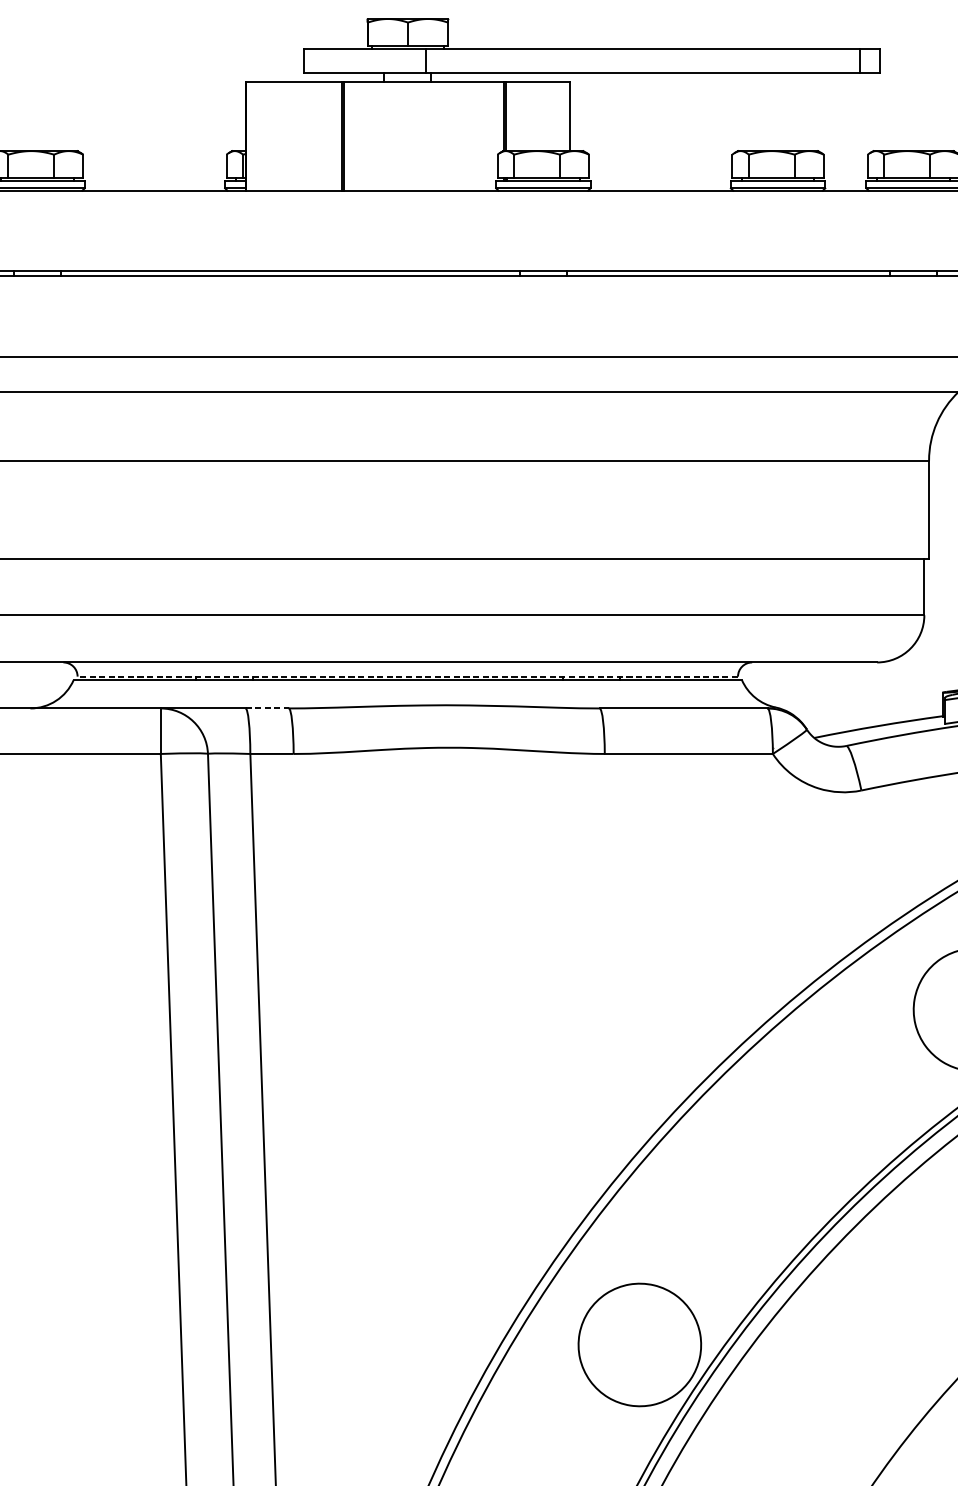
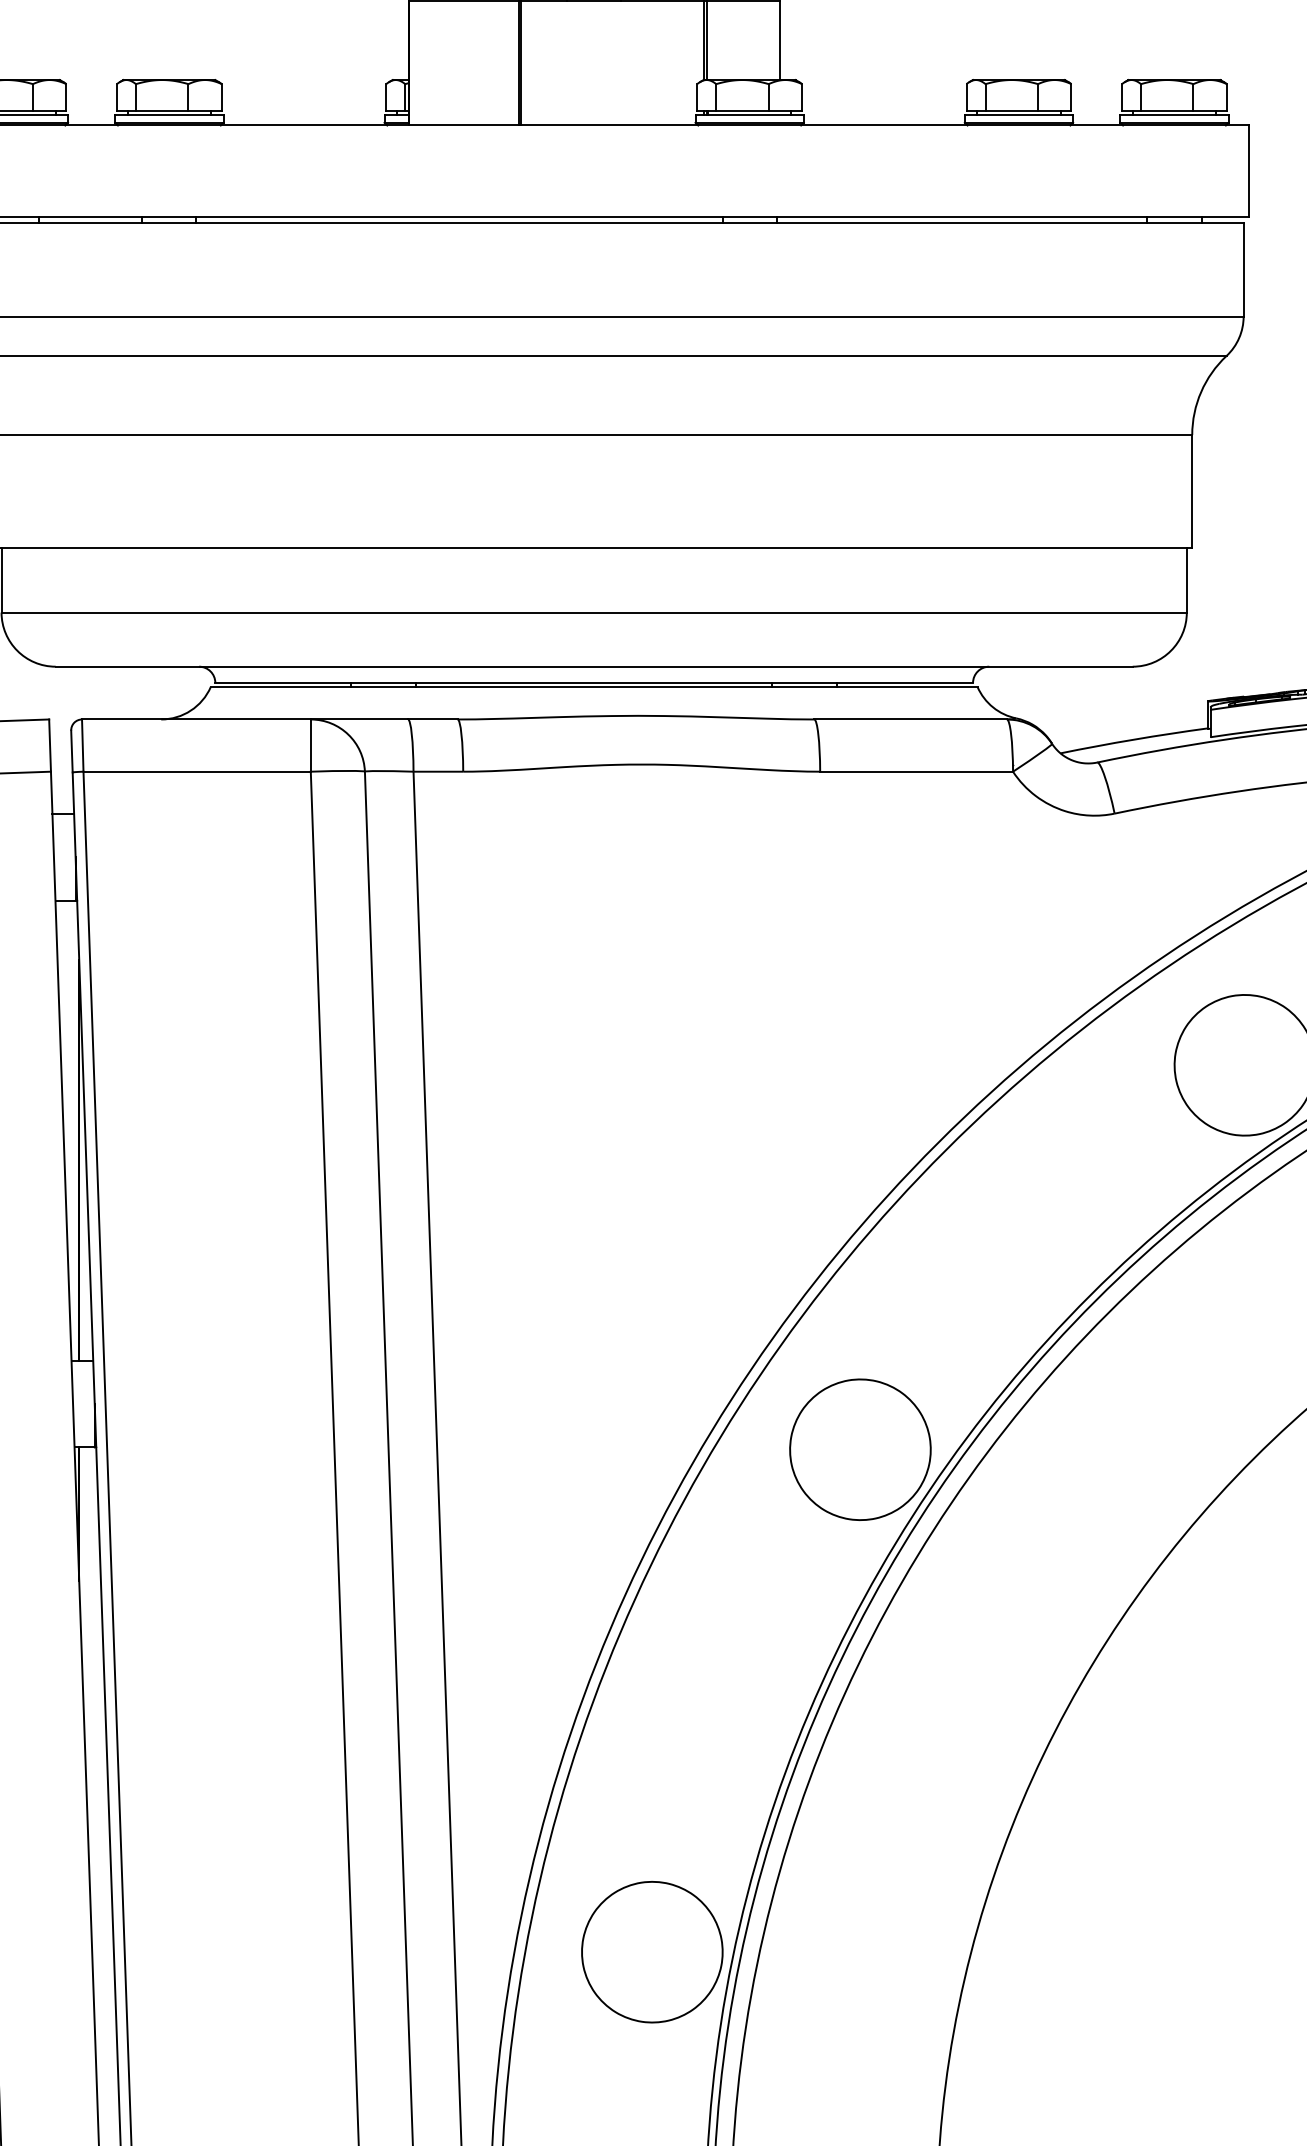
line: (408, 676) -> (594, 682), dashed -> solid
line: (266, 708) -> (432, 719), dashed -> solid

